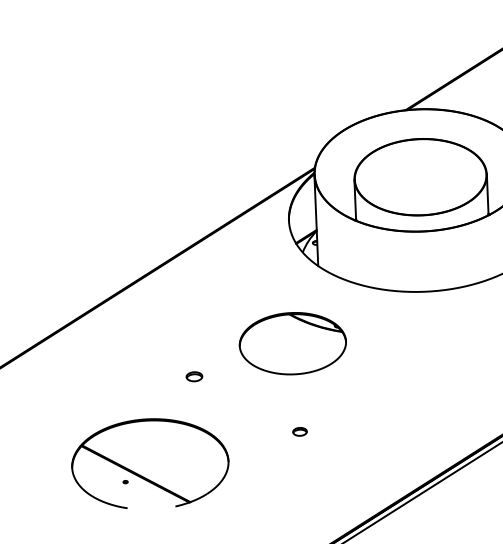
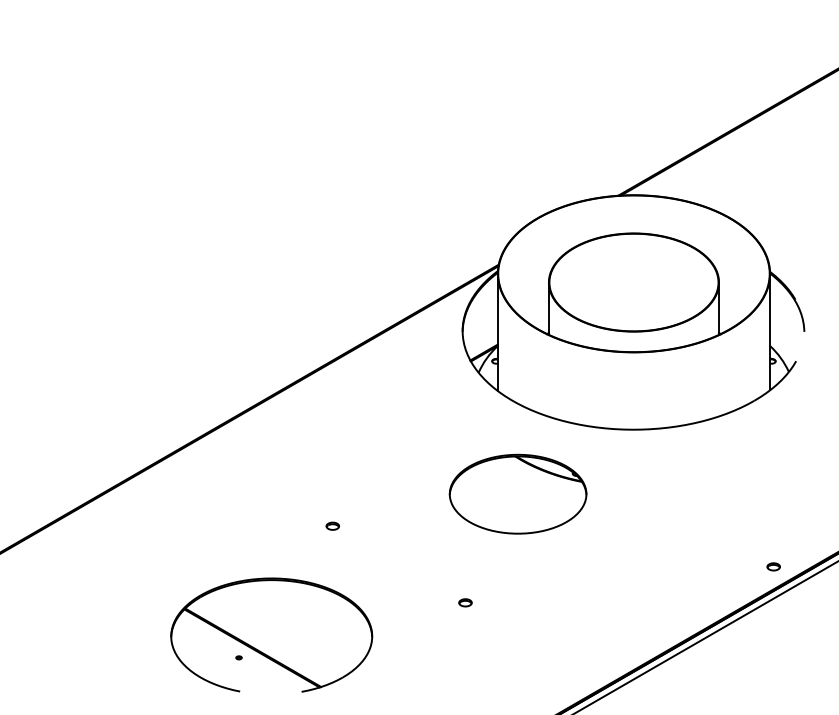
part: (292, 343) -> (517, 493), moved
part: (194, 376) -> (332, 525), size x0.62
part: (300, 431) -> (465, 602), size x0.71

